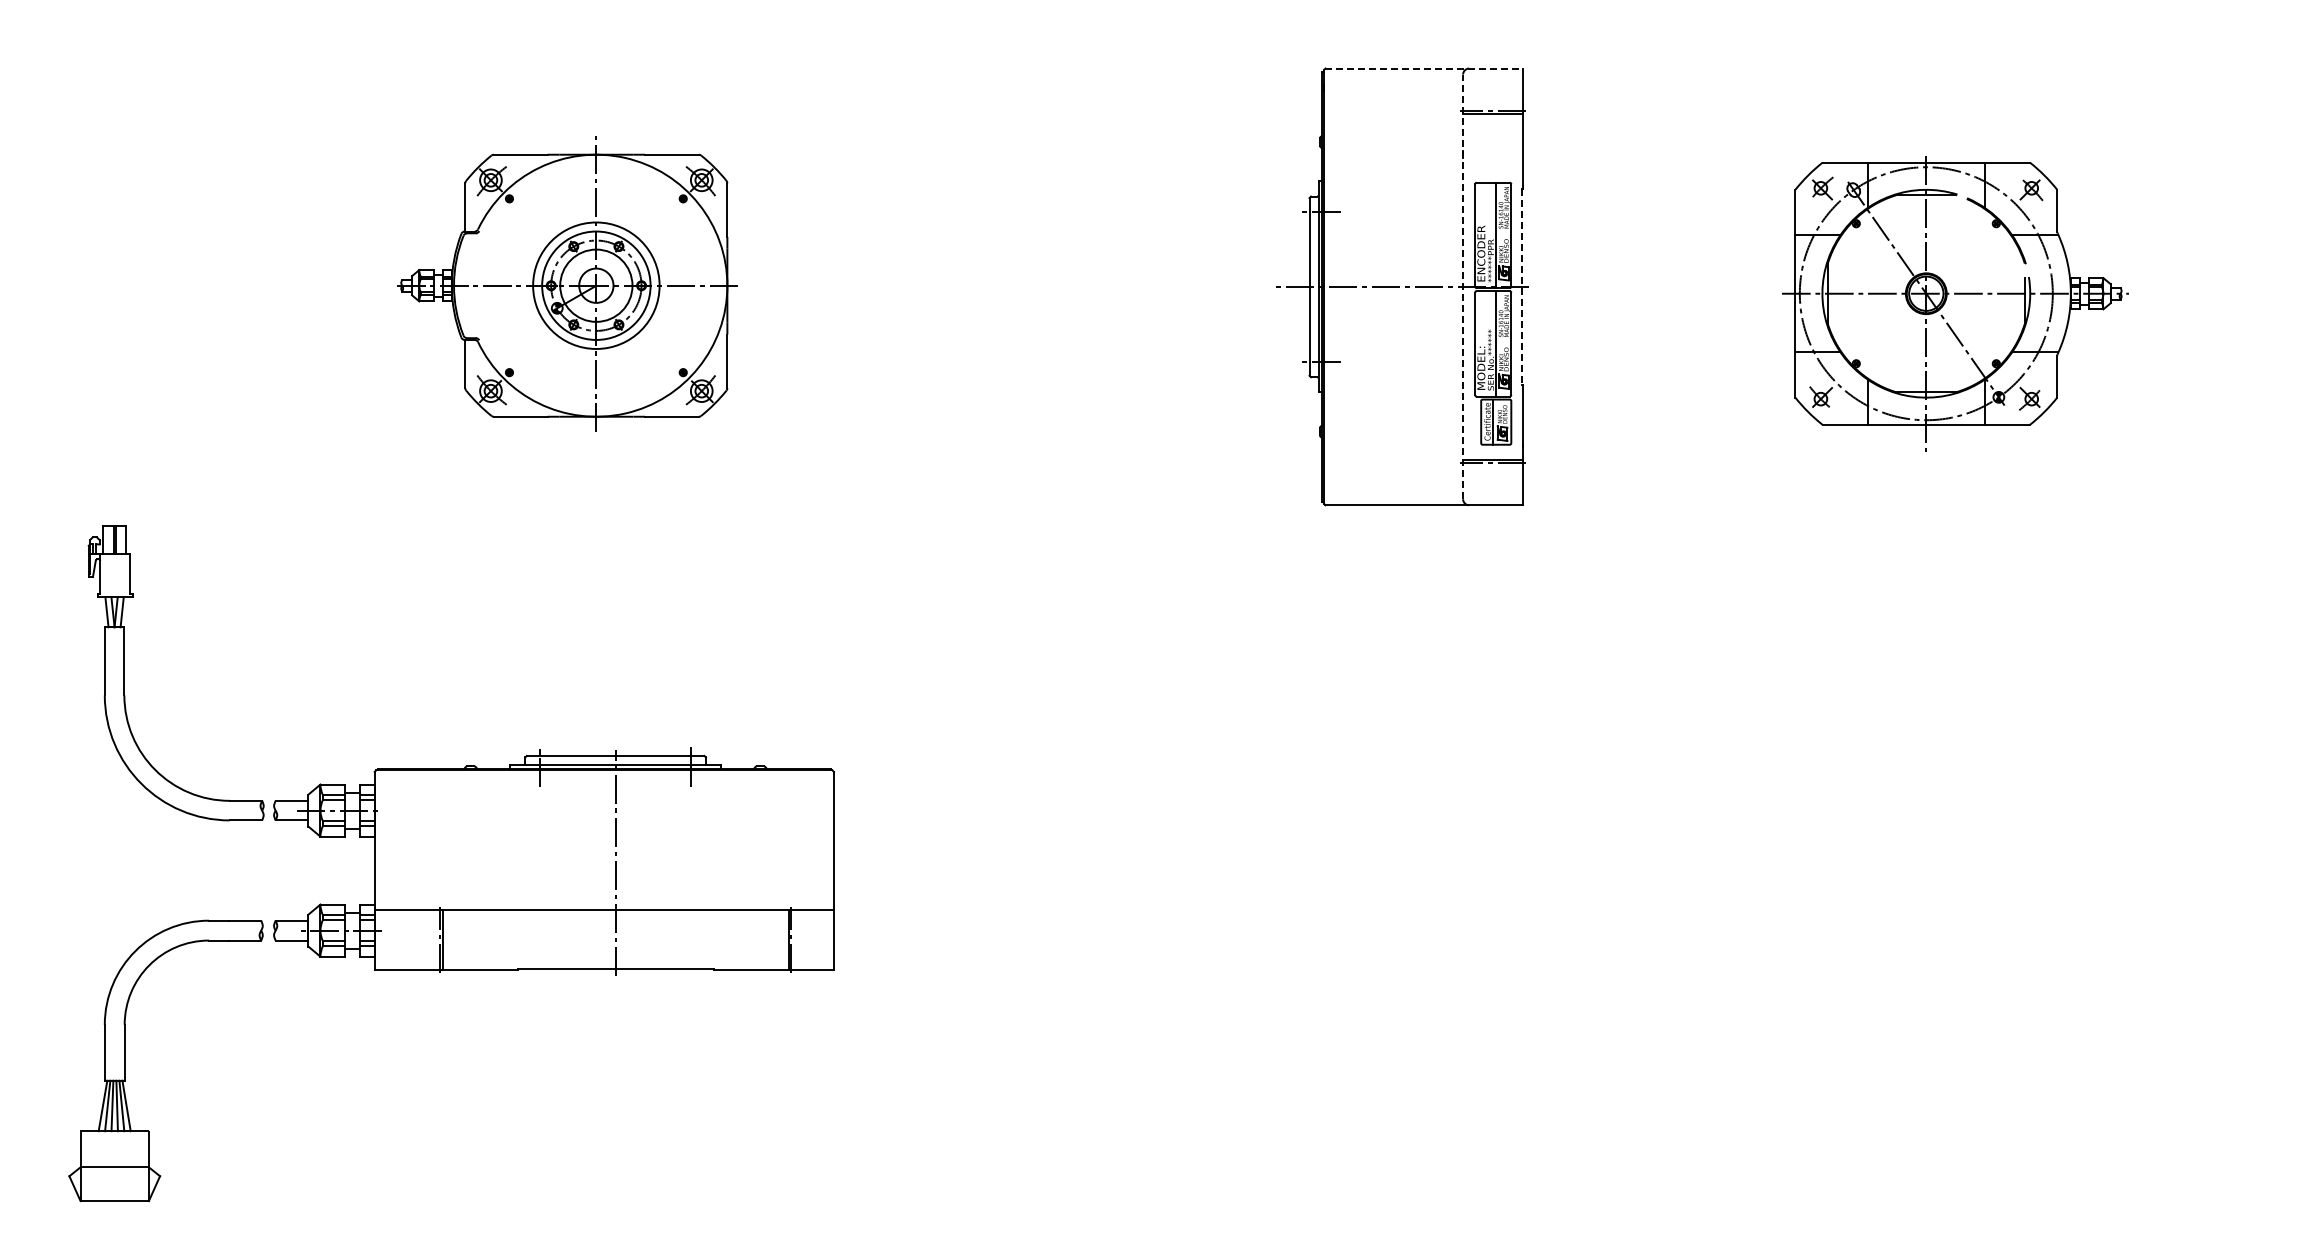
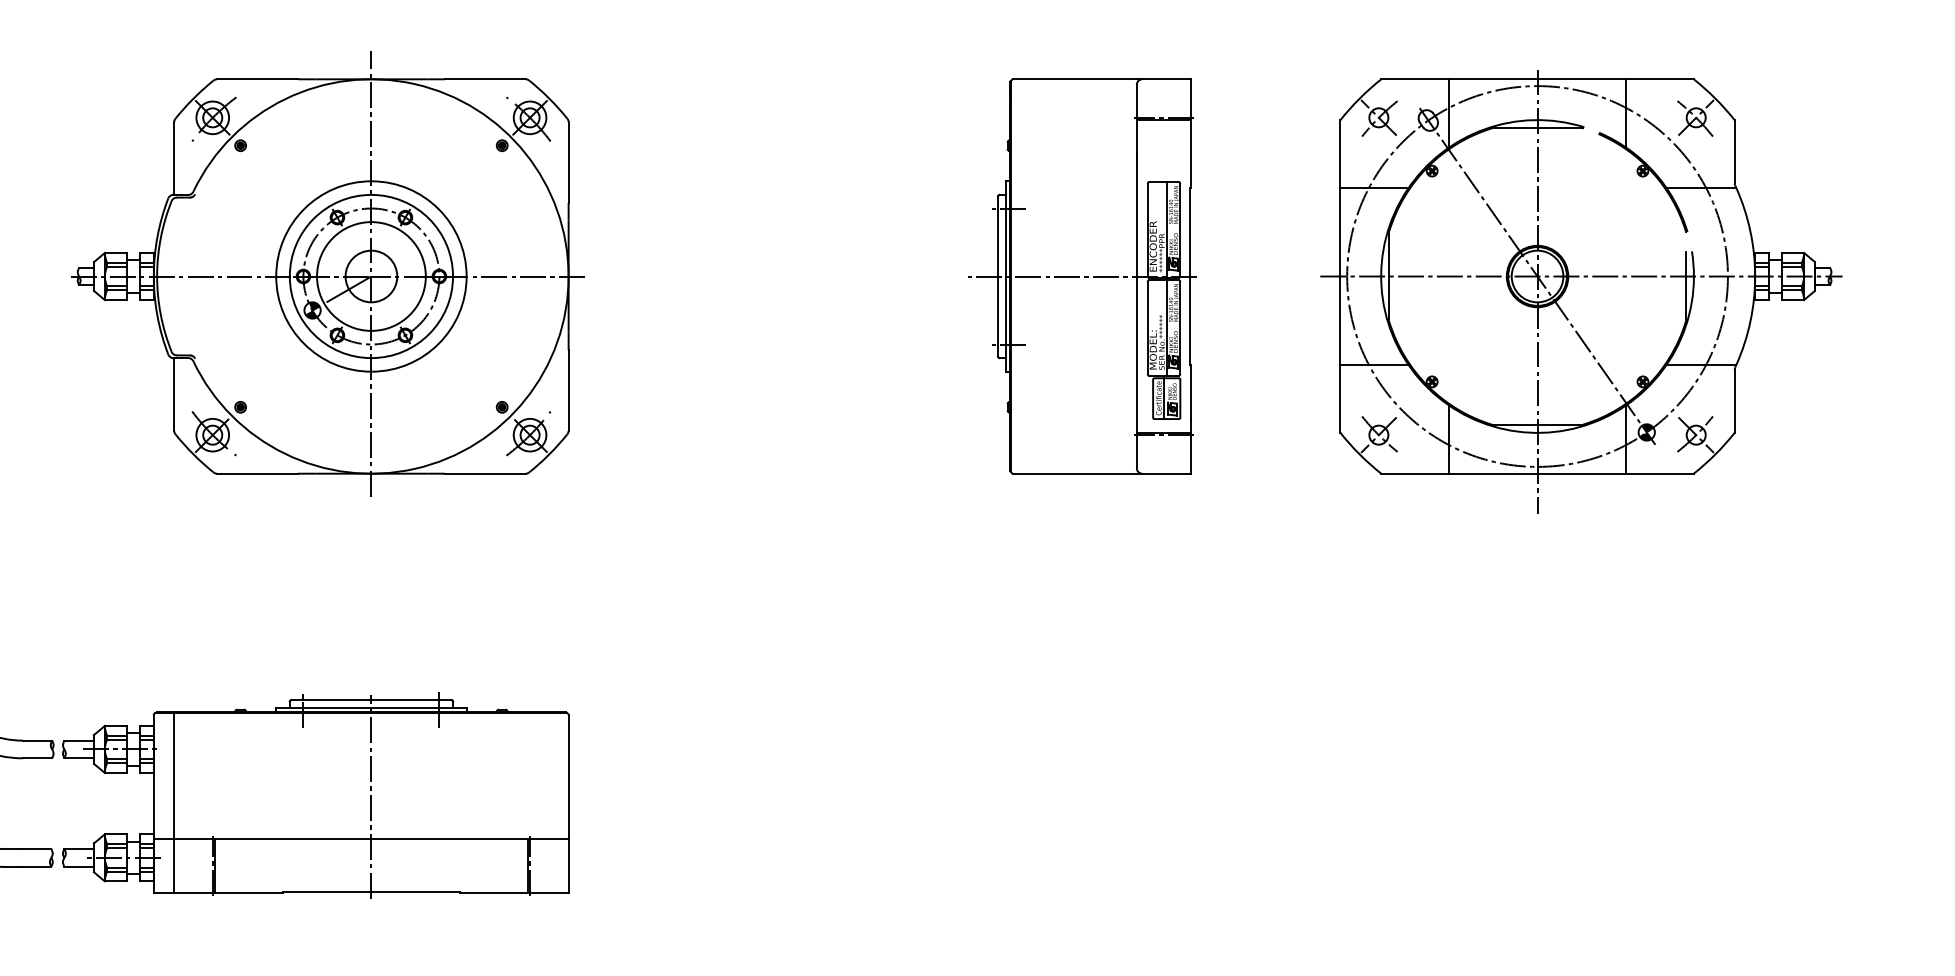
line: (1424, 68) -> (1101, 79), dashed -> solid
part: (567, 283) -> (327, 273), size x1.67
line: (1463, 286) -> (1137, 276), dashed -> solid
line: (1522, 286) -> (1190, 276), dashed -> solid
part: (1955, 303) -> (1581, 291), size x1.67
line: (397, 869) -> (174, 802), added

